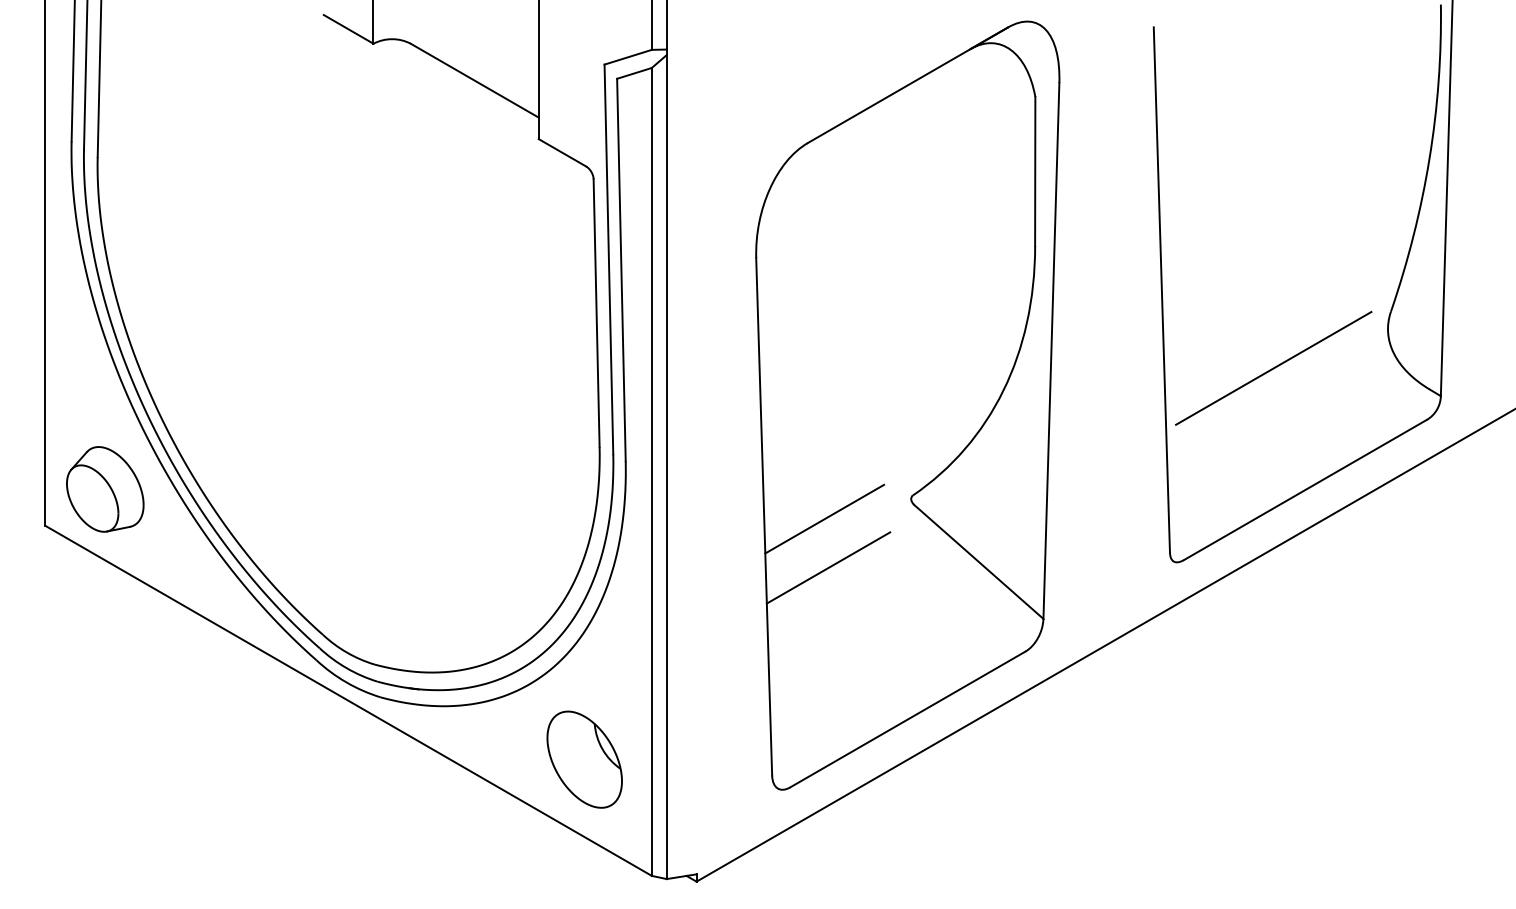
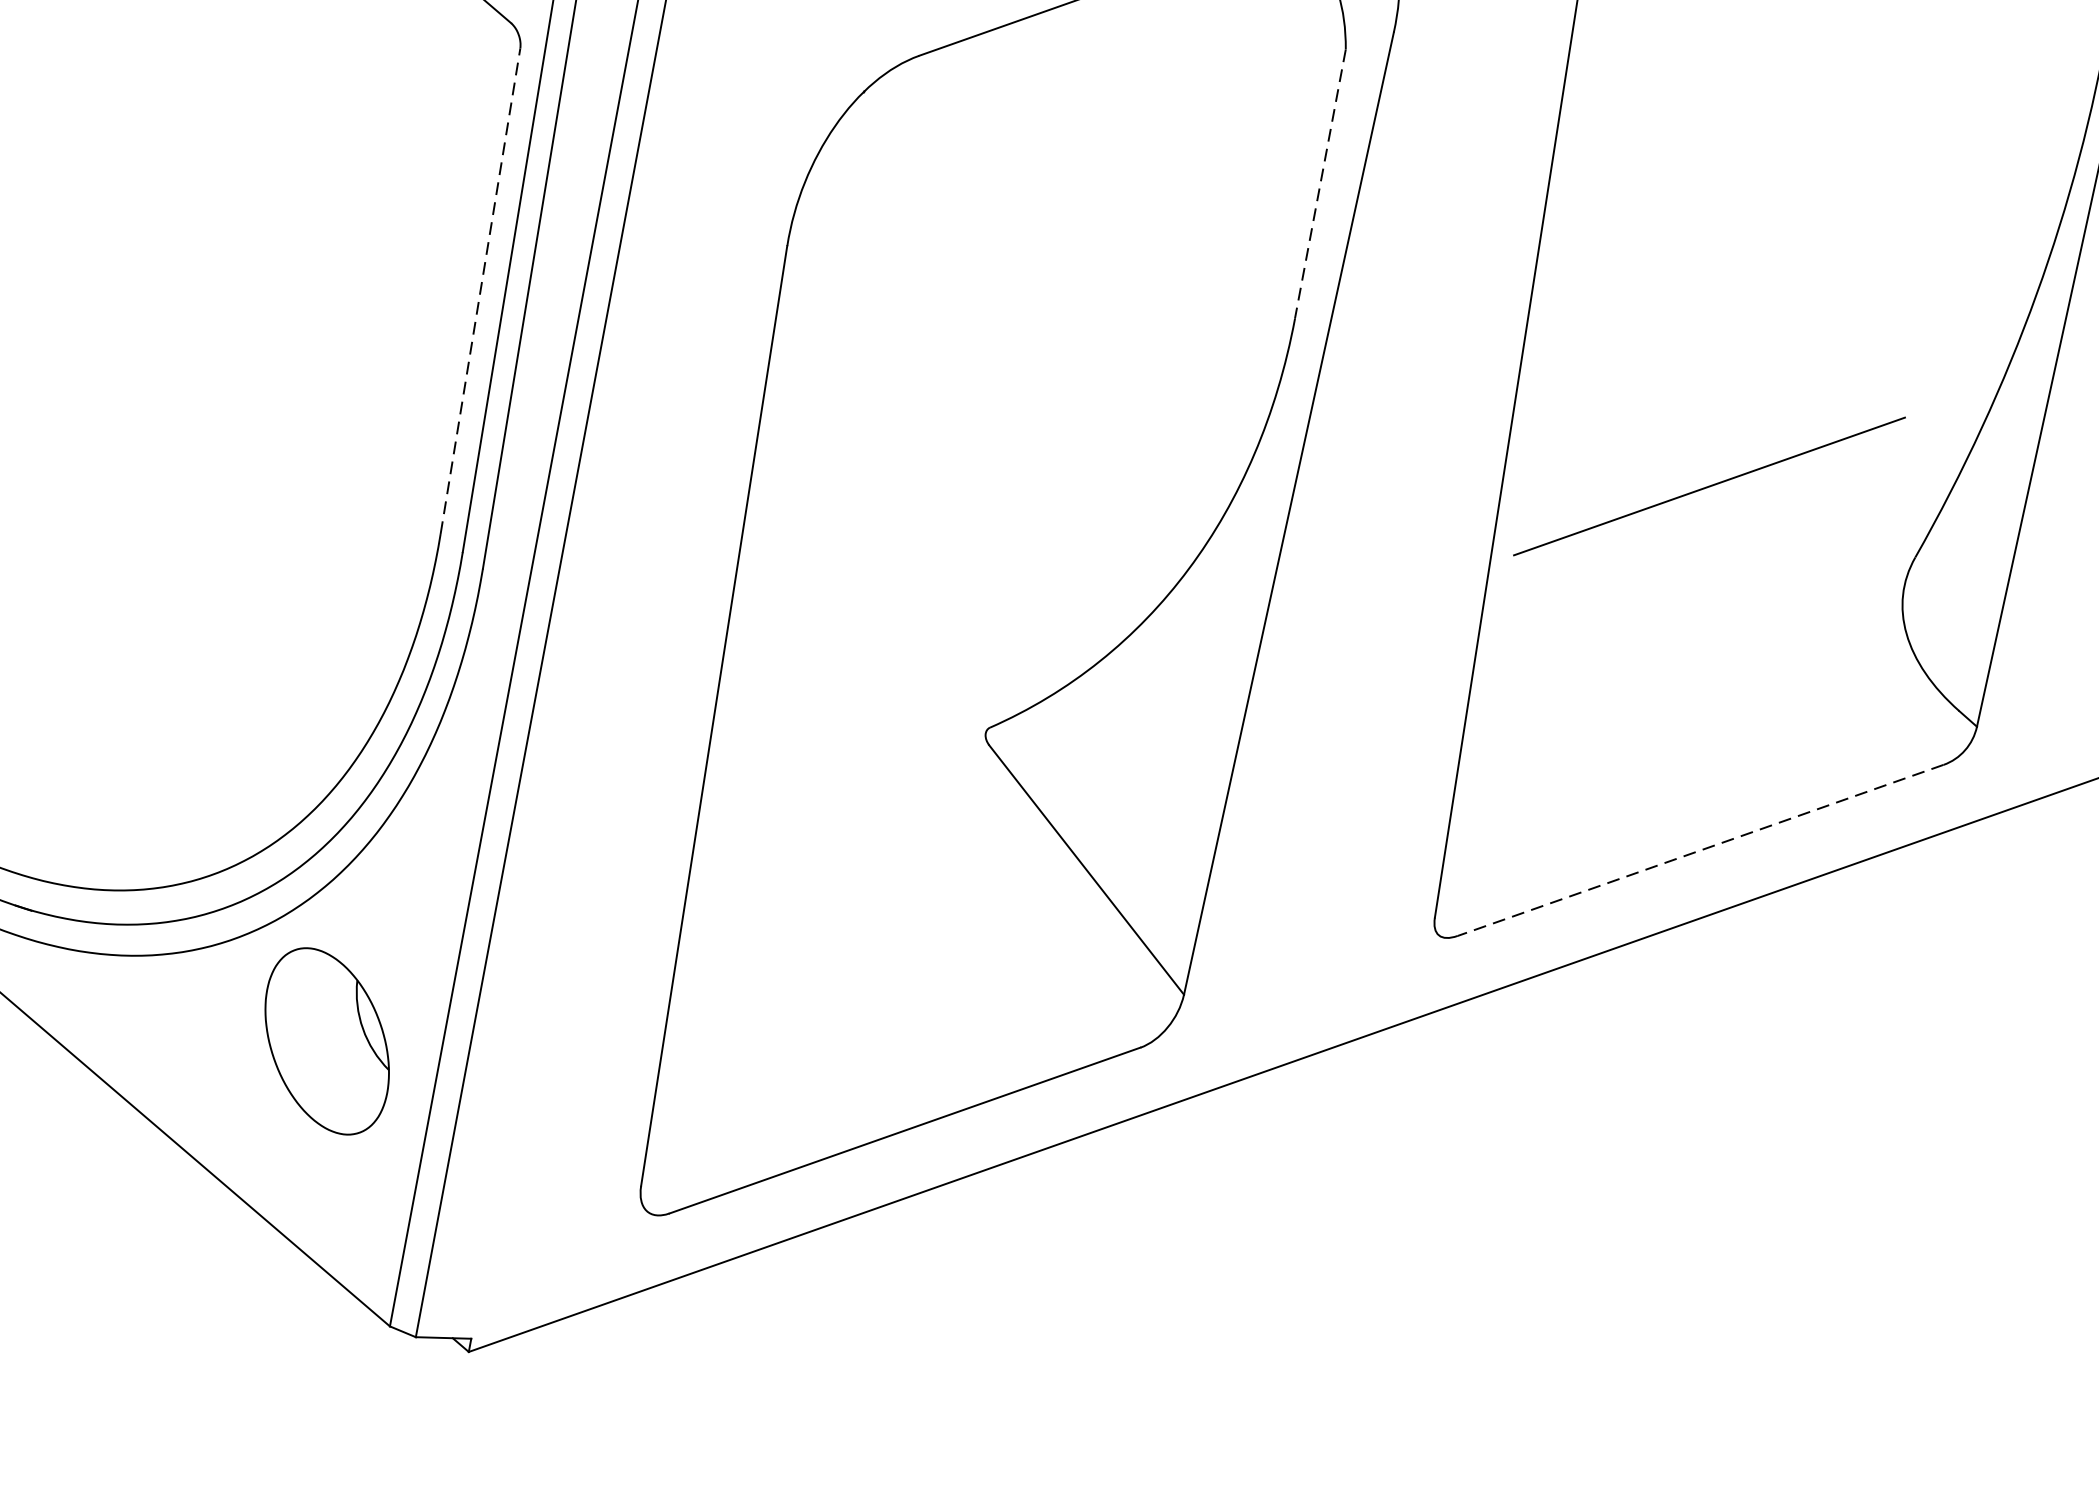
line: (1035, 171) -> (1320, 184), solid -> dashed
line: (596, 313) -> (480, 292), solid -> dashed
line: (1273, 368) -> (1709, 486), moved
line: (1304, 490) -> (1698, 851), solid -> dashed
line: (824, 518) -> (822, 739), removed
line: (828, 567) -> (813, 829), removed
part: (584, 759) -> (326, 1040), moved

